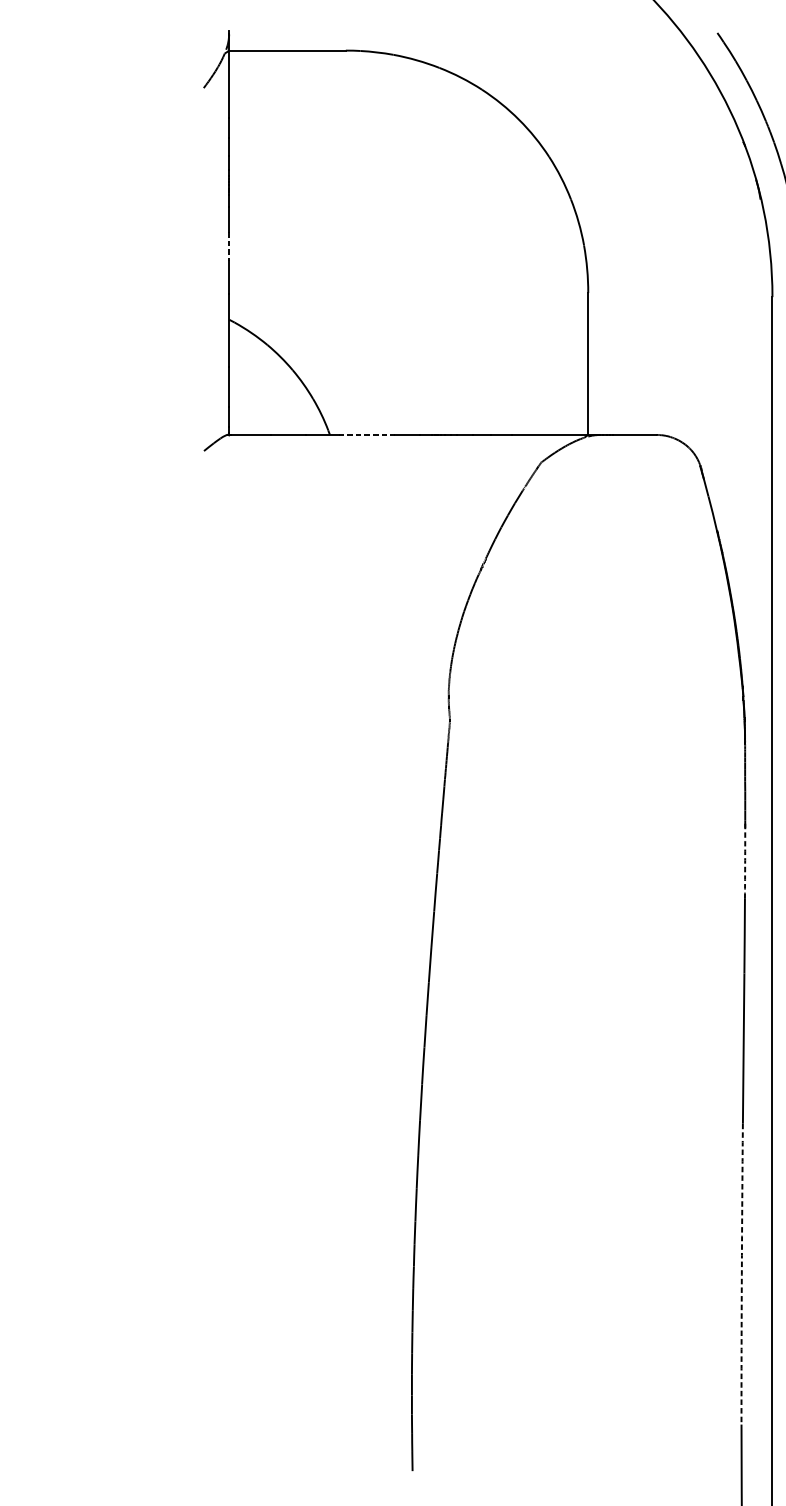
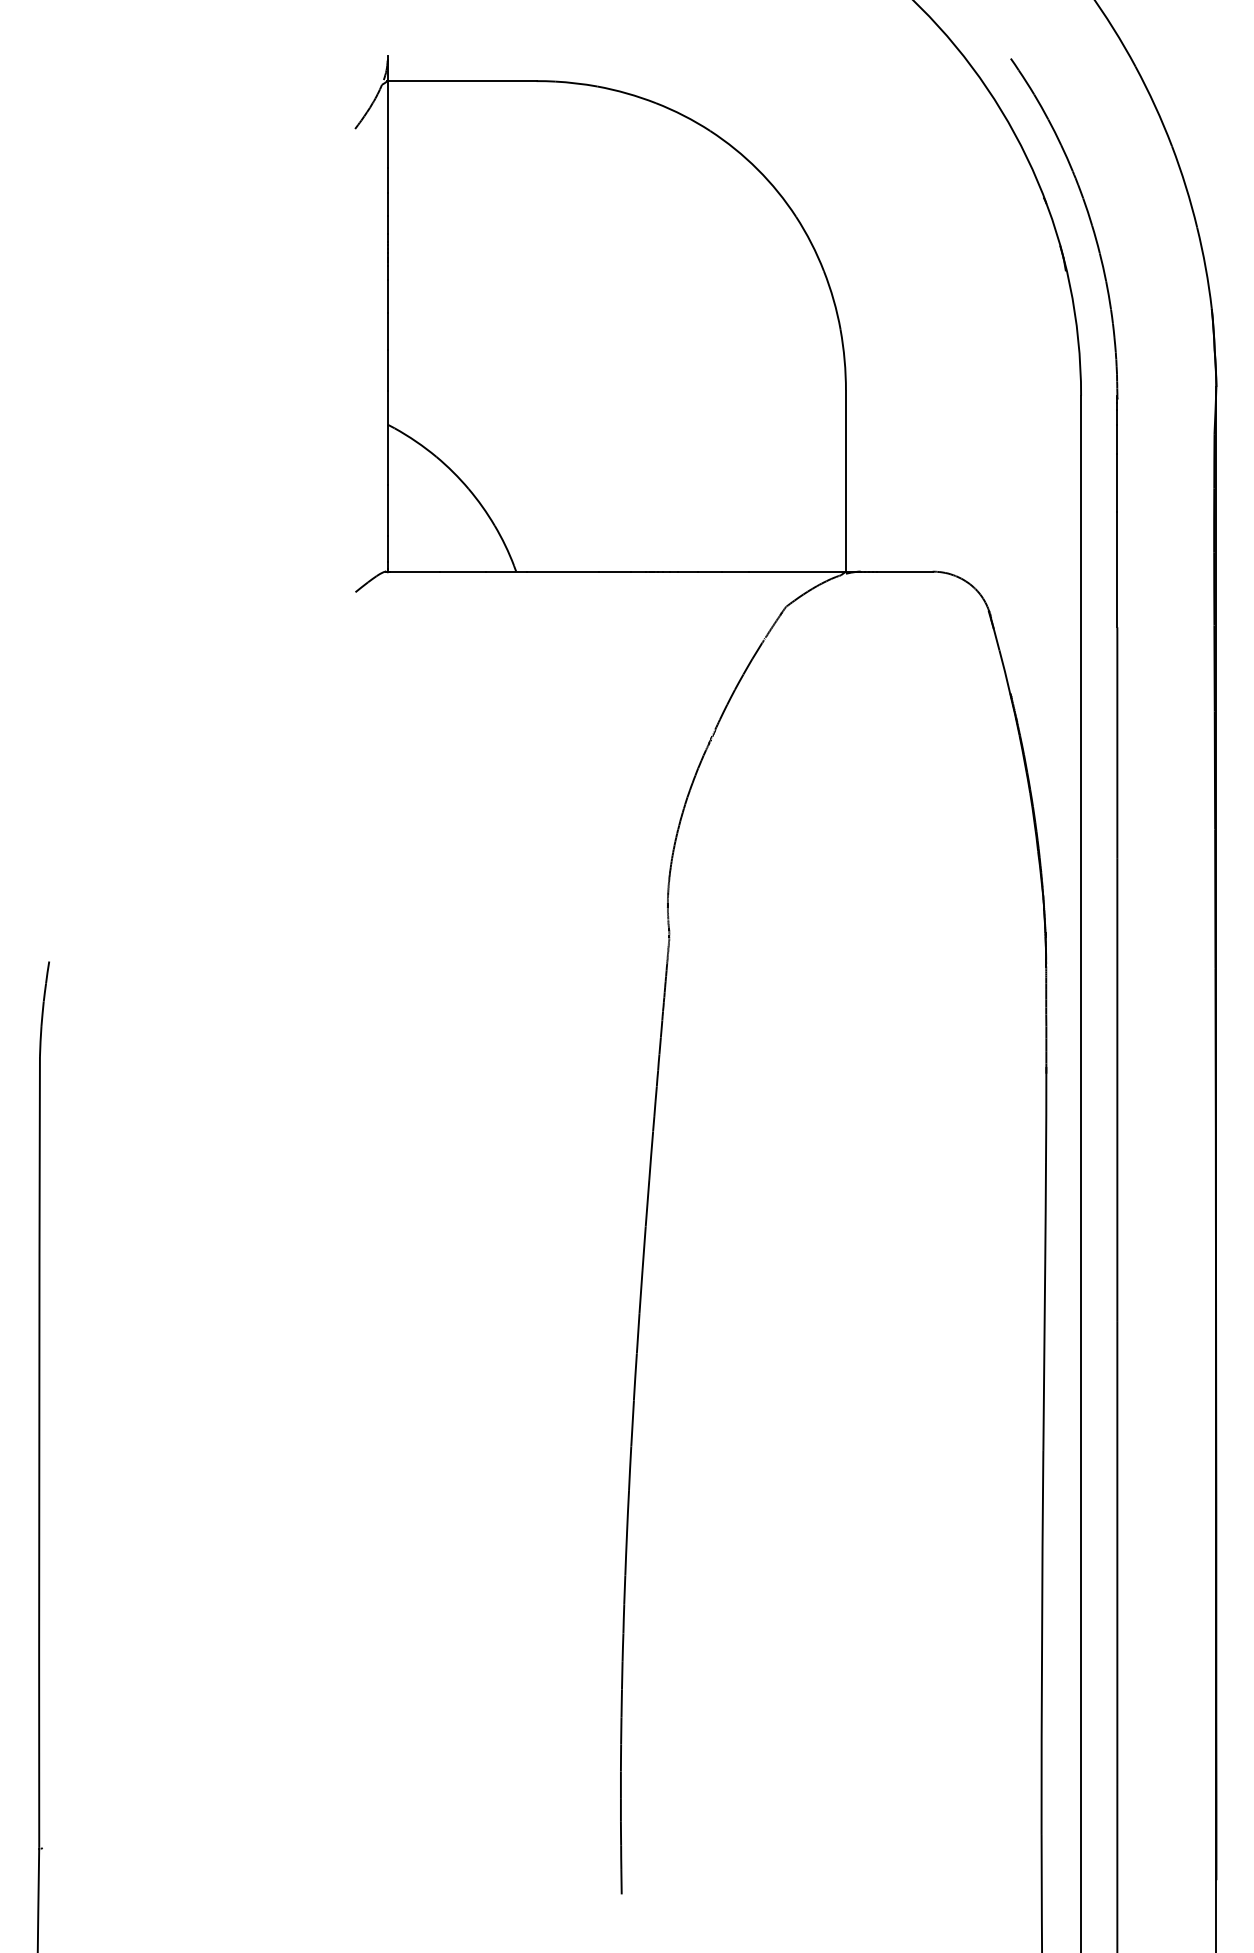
line: (229, 246) -> (387, 331), dashed -> solid
line: (366, 434) -> (563, 571), dashed -> solid
arc: (745, 860) -> (1046, 1115), dashed -> solid
arc: (742, 1273) -> (1042, 1642), dashed -> solid

